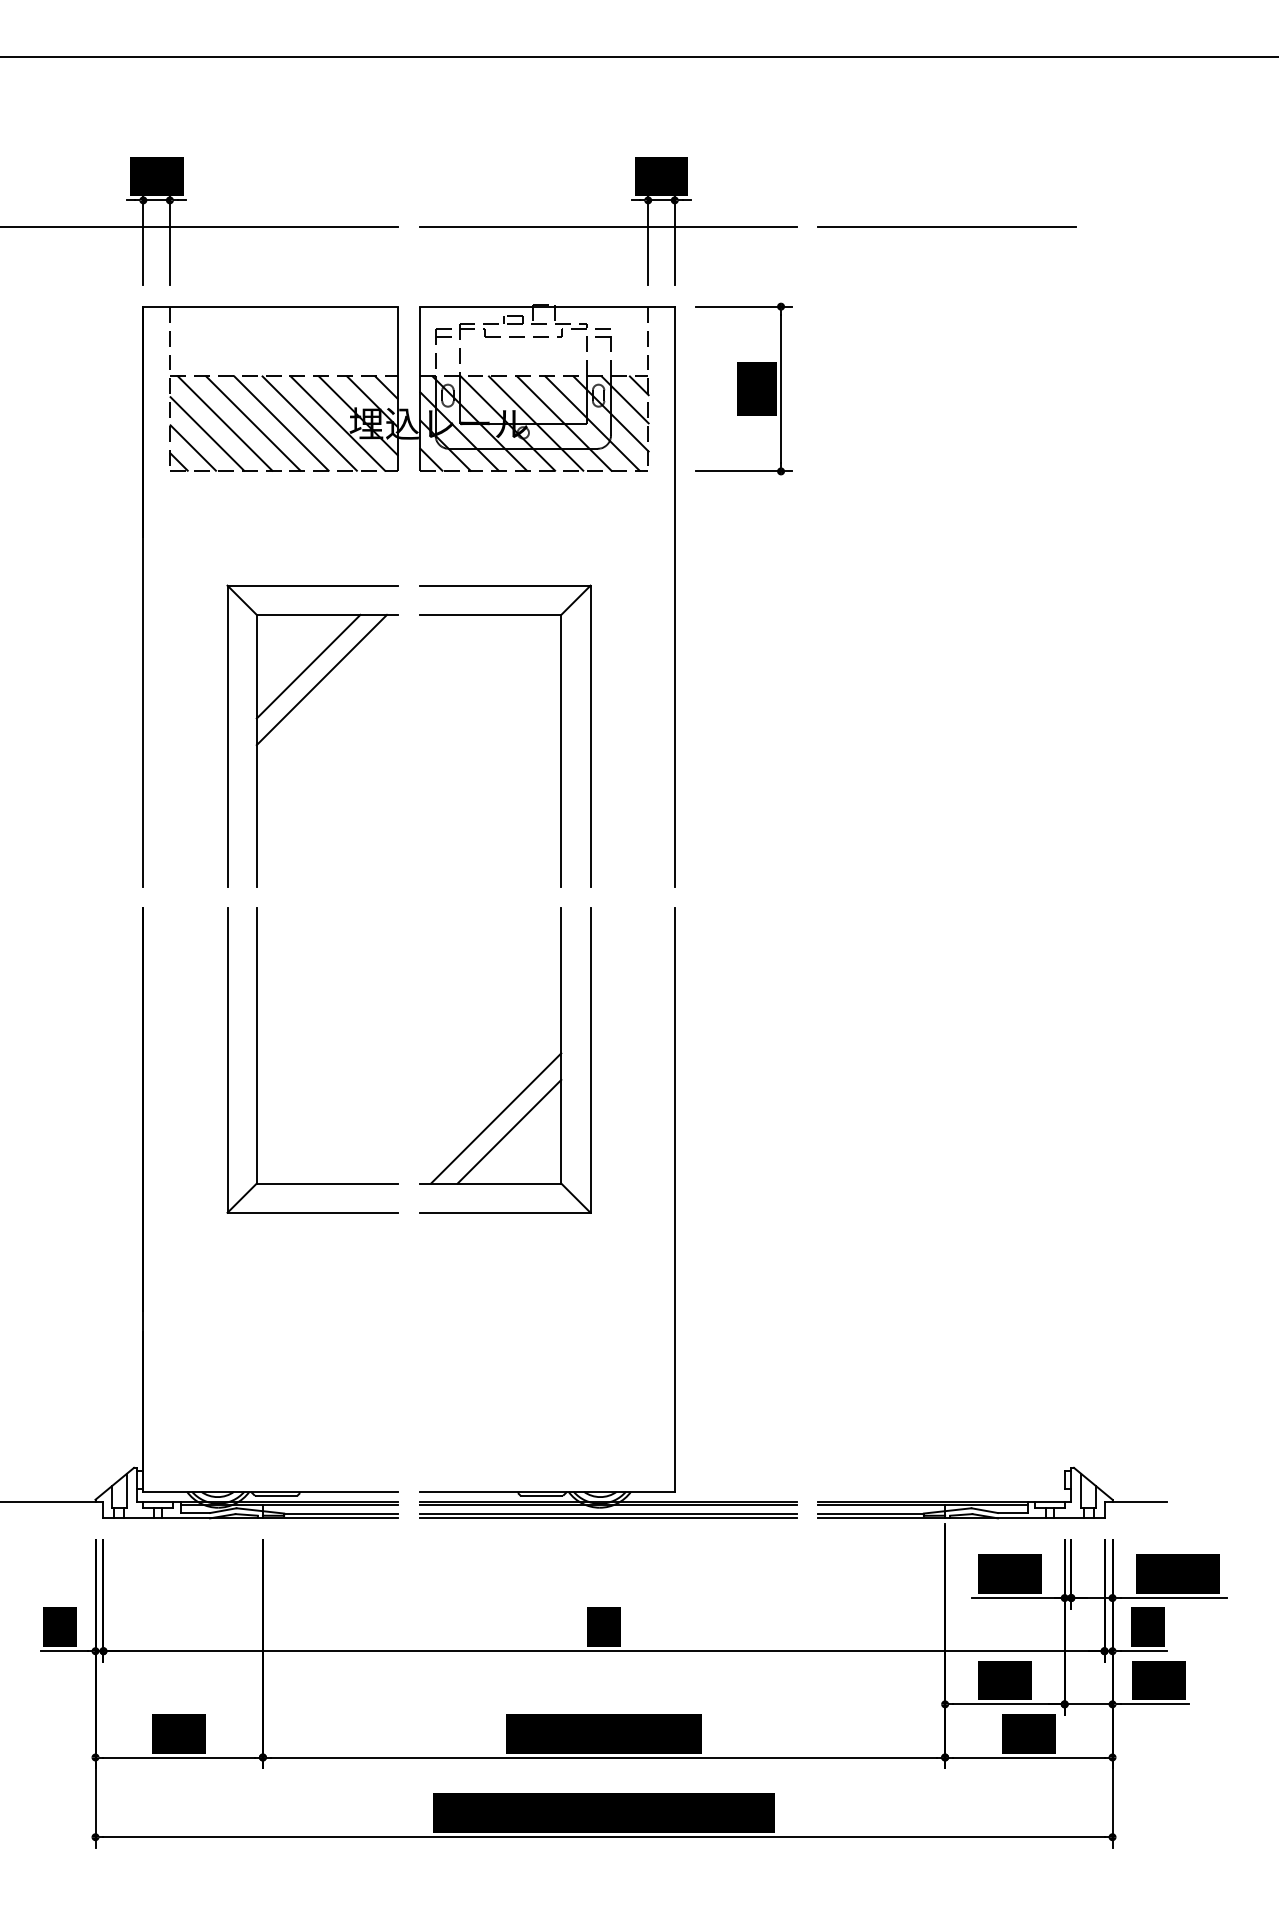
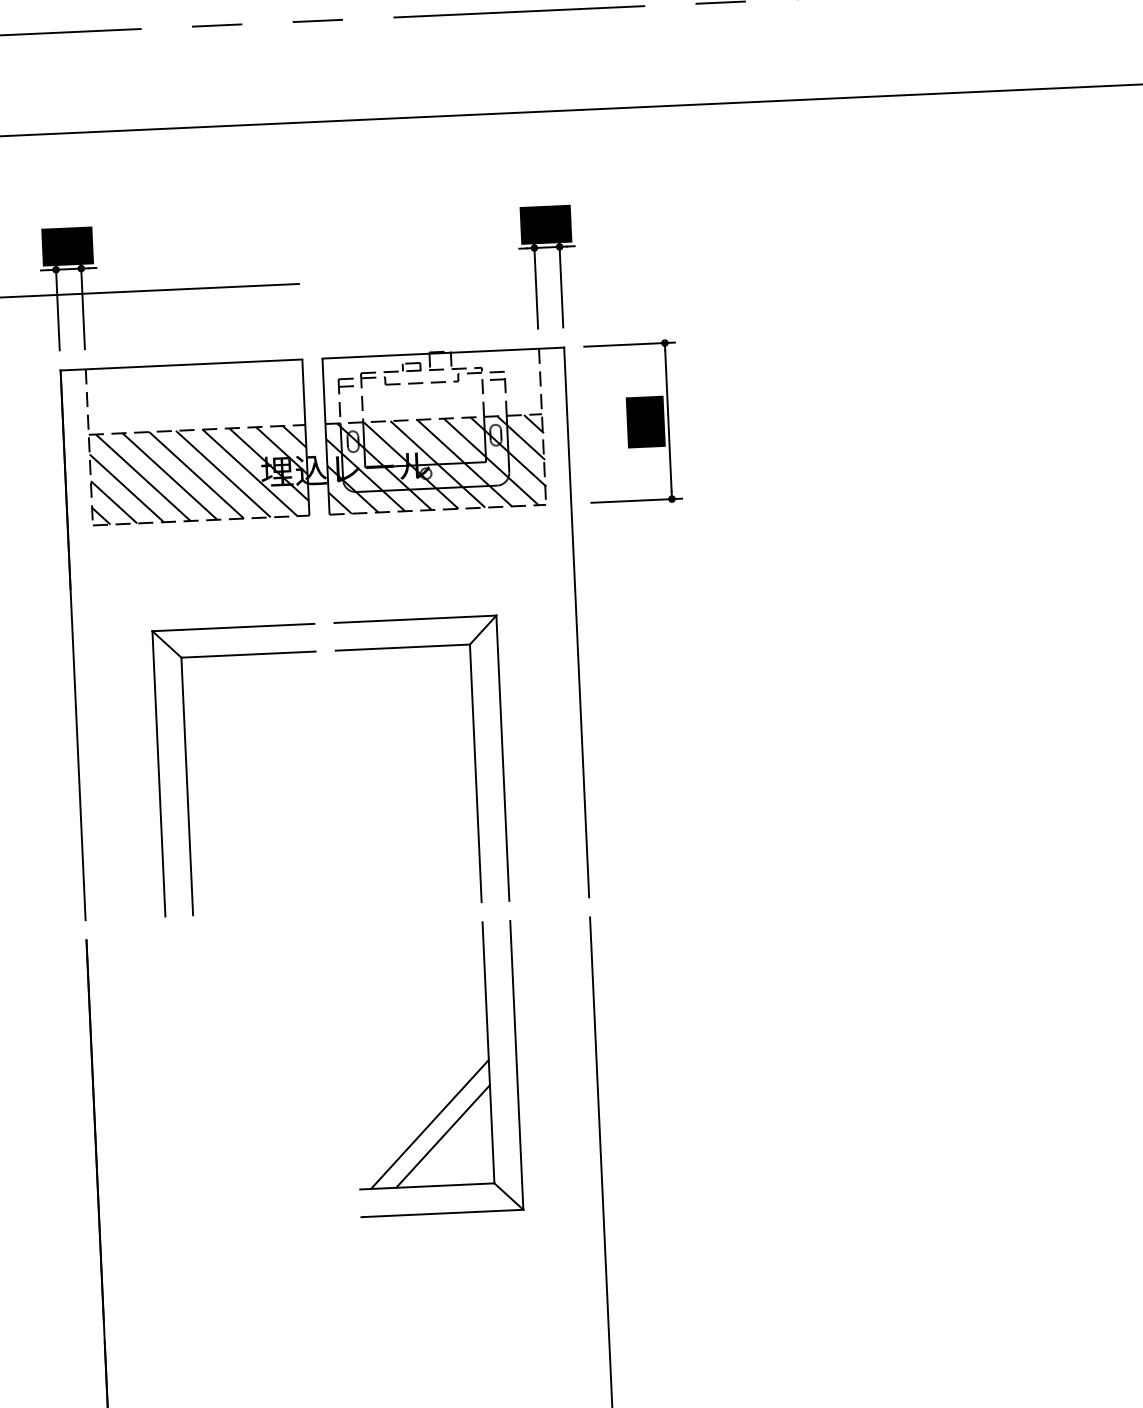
line: (608, 226) -> (497, 274), removed
line: (946, 226) -> (818, 259), removed
line: (308, 666) -> (232, 704), removed
line: (321, 679) -> (245, 716), removed
part: (257, 1060) -> (201, 1079), removed

